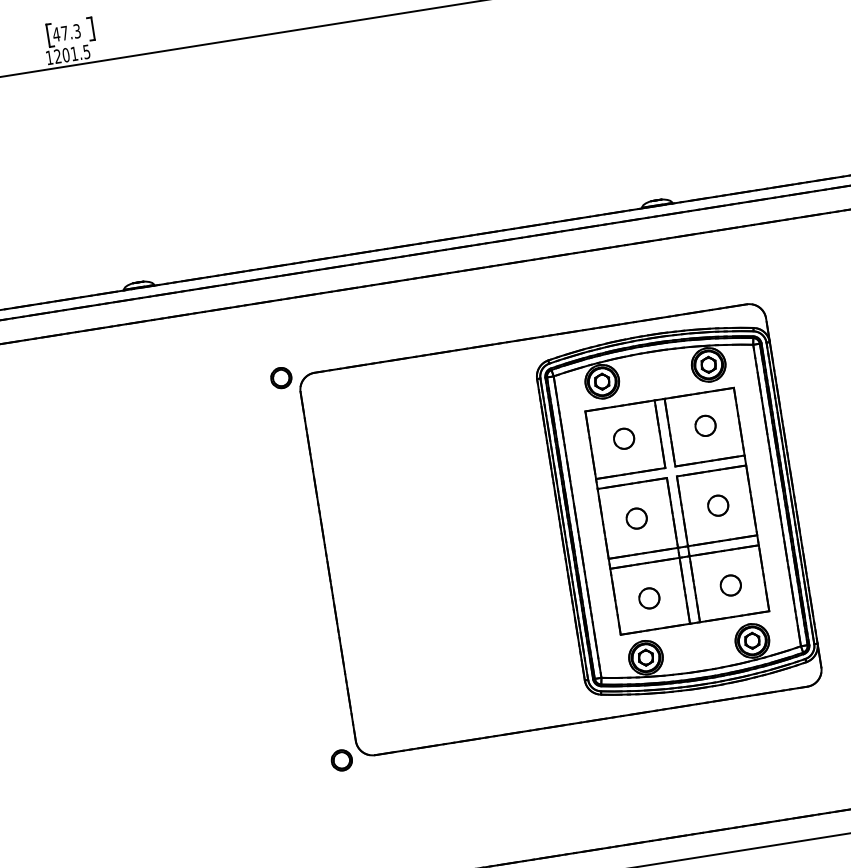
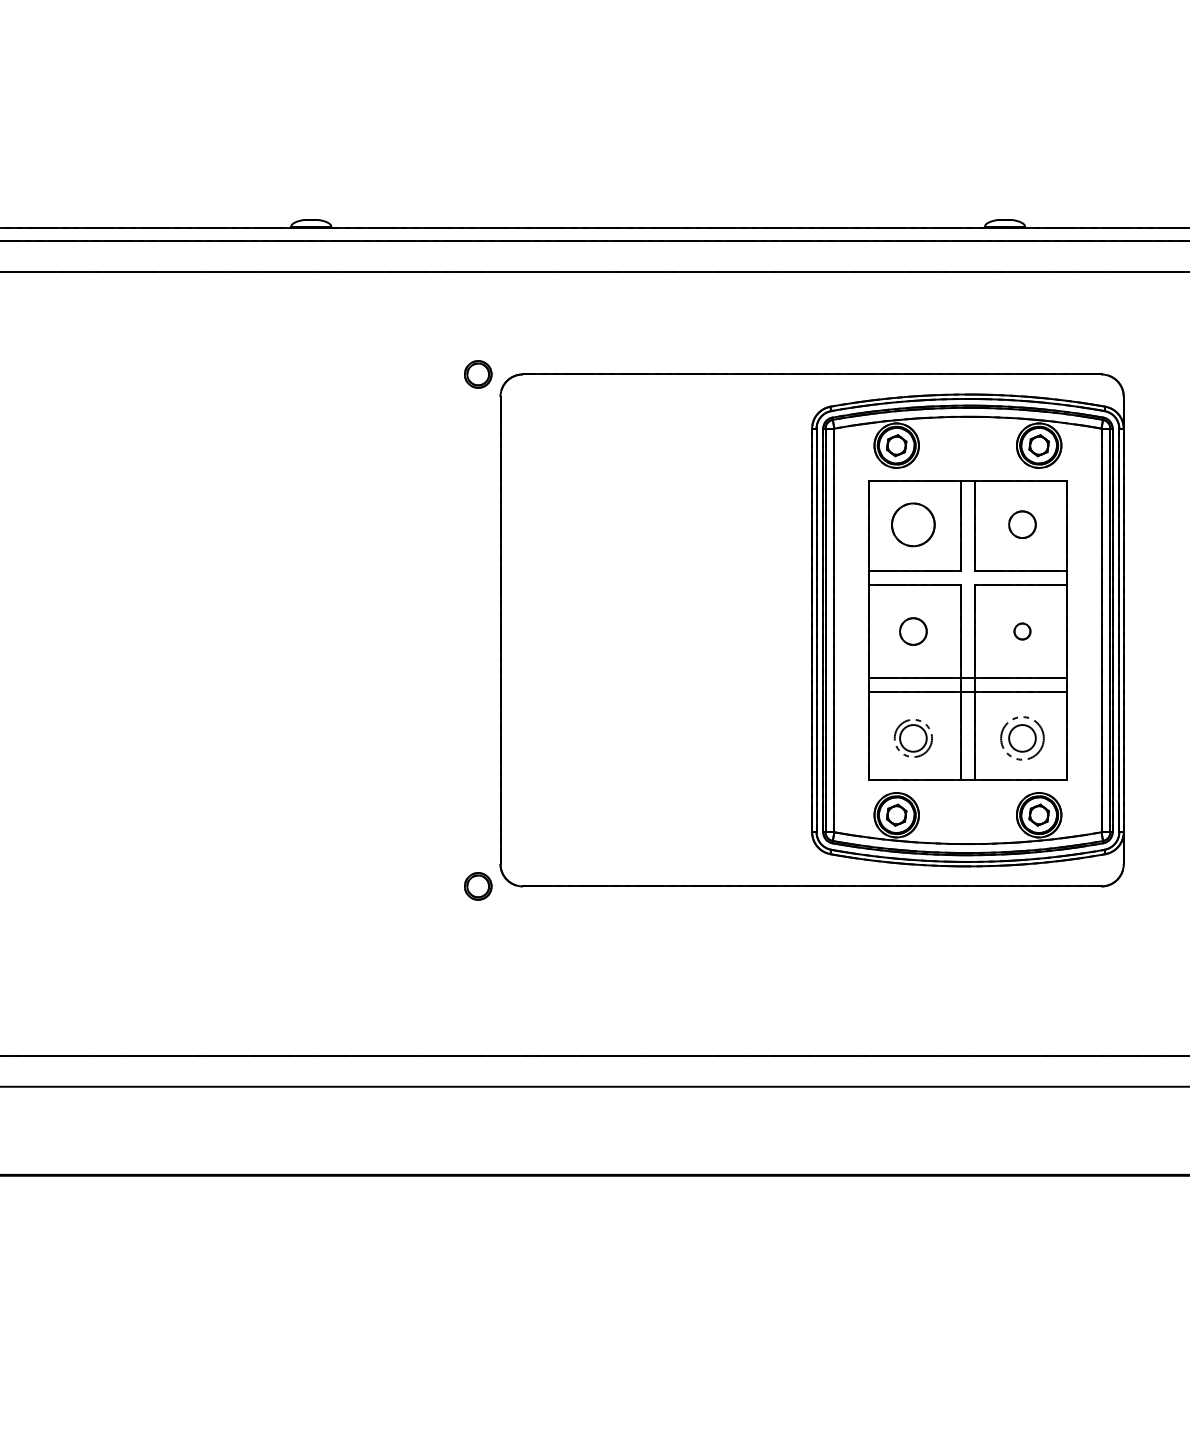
circle: (624, 438) -> (913, 524), size x1.6
circle: (718, 505) -> (1022, 631), size x0.6
circle: (730, 585) -> (1022, 738), size x1.6
circle: (649, 598) -> (913, 738), size x1.4

